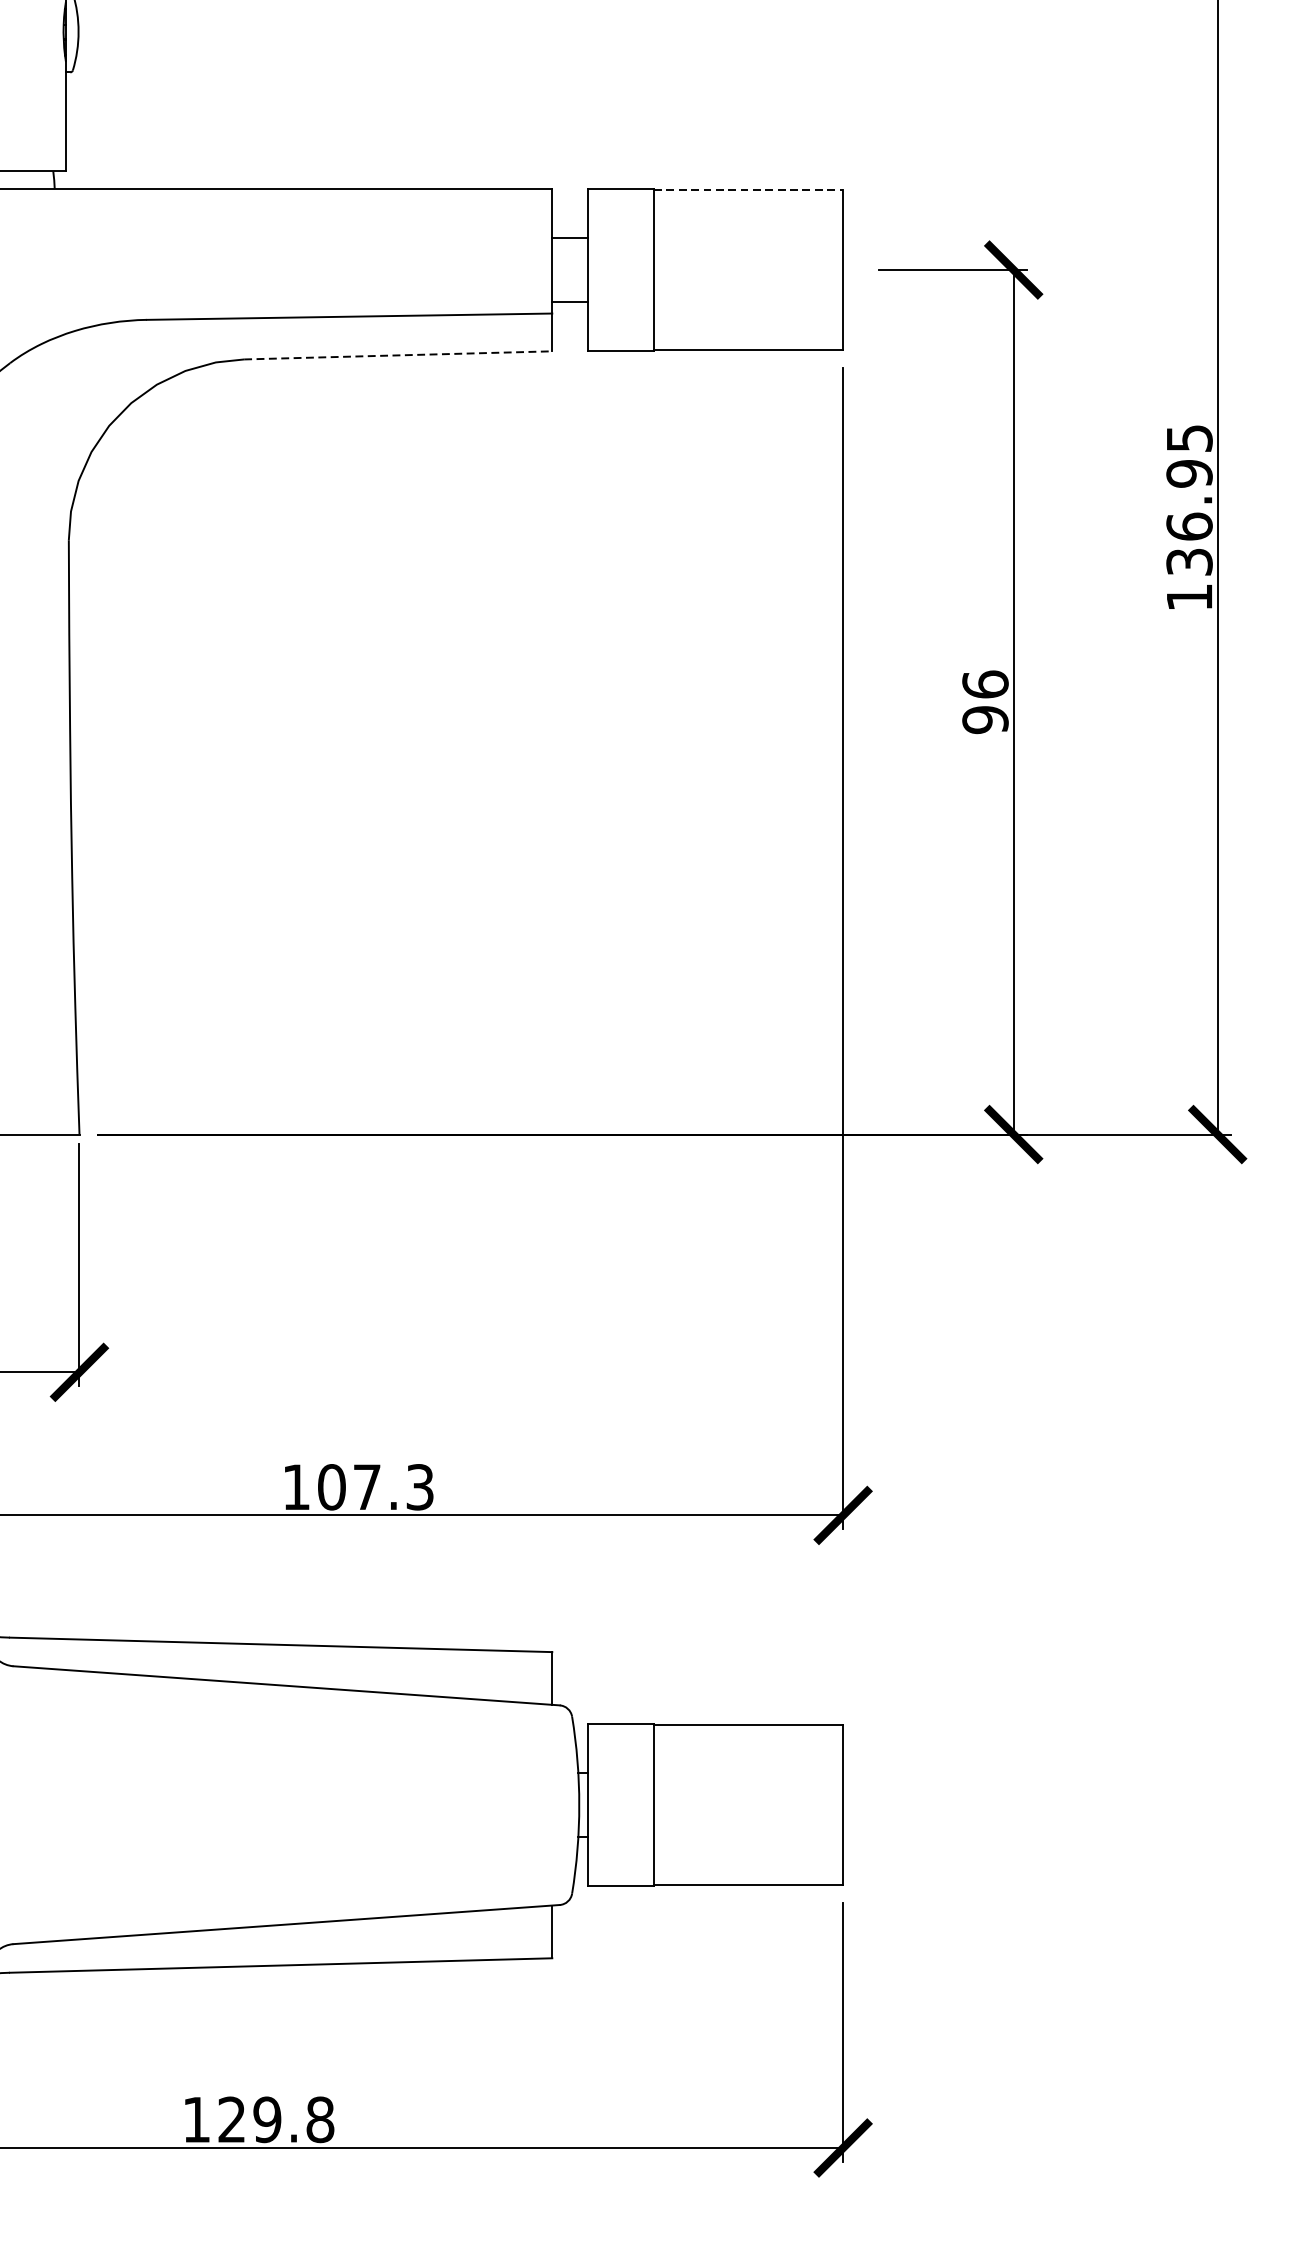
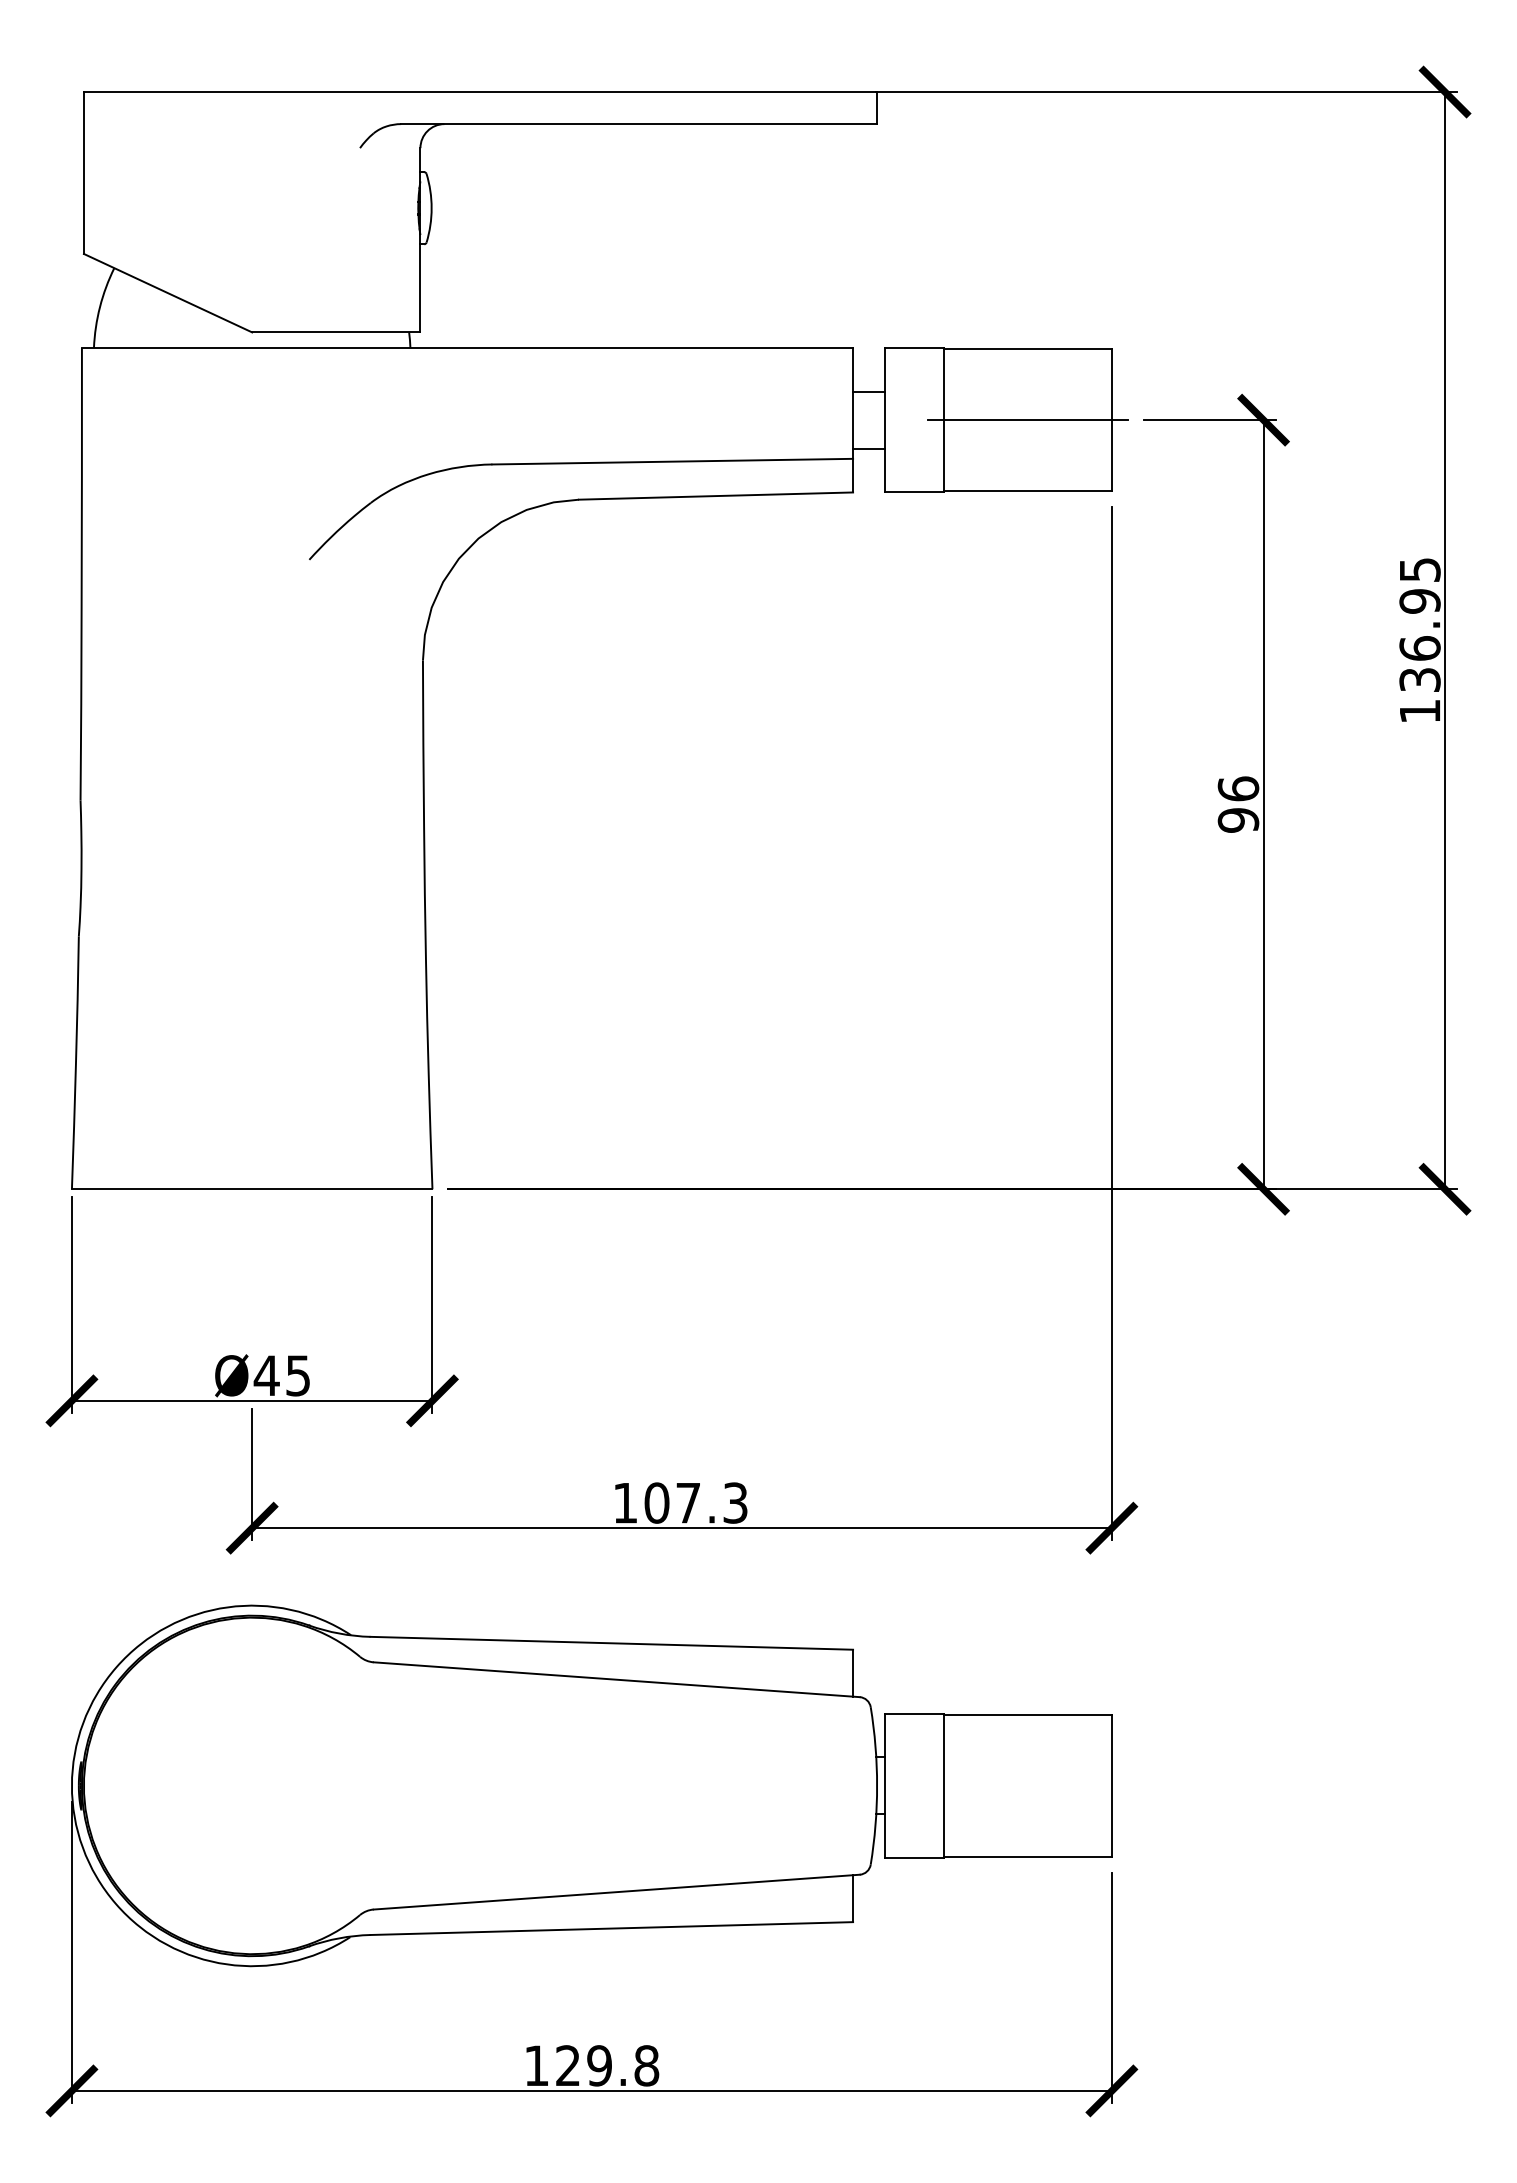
line: (749, 190) -> (1028, 349), dashed -> solid
line: (748, 270) -> (1027, 420), added
line: (398, 355) -> (716, 496), dashed -> solid

